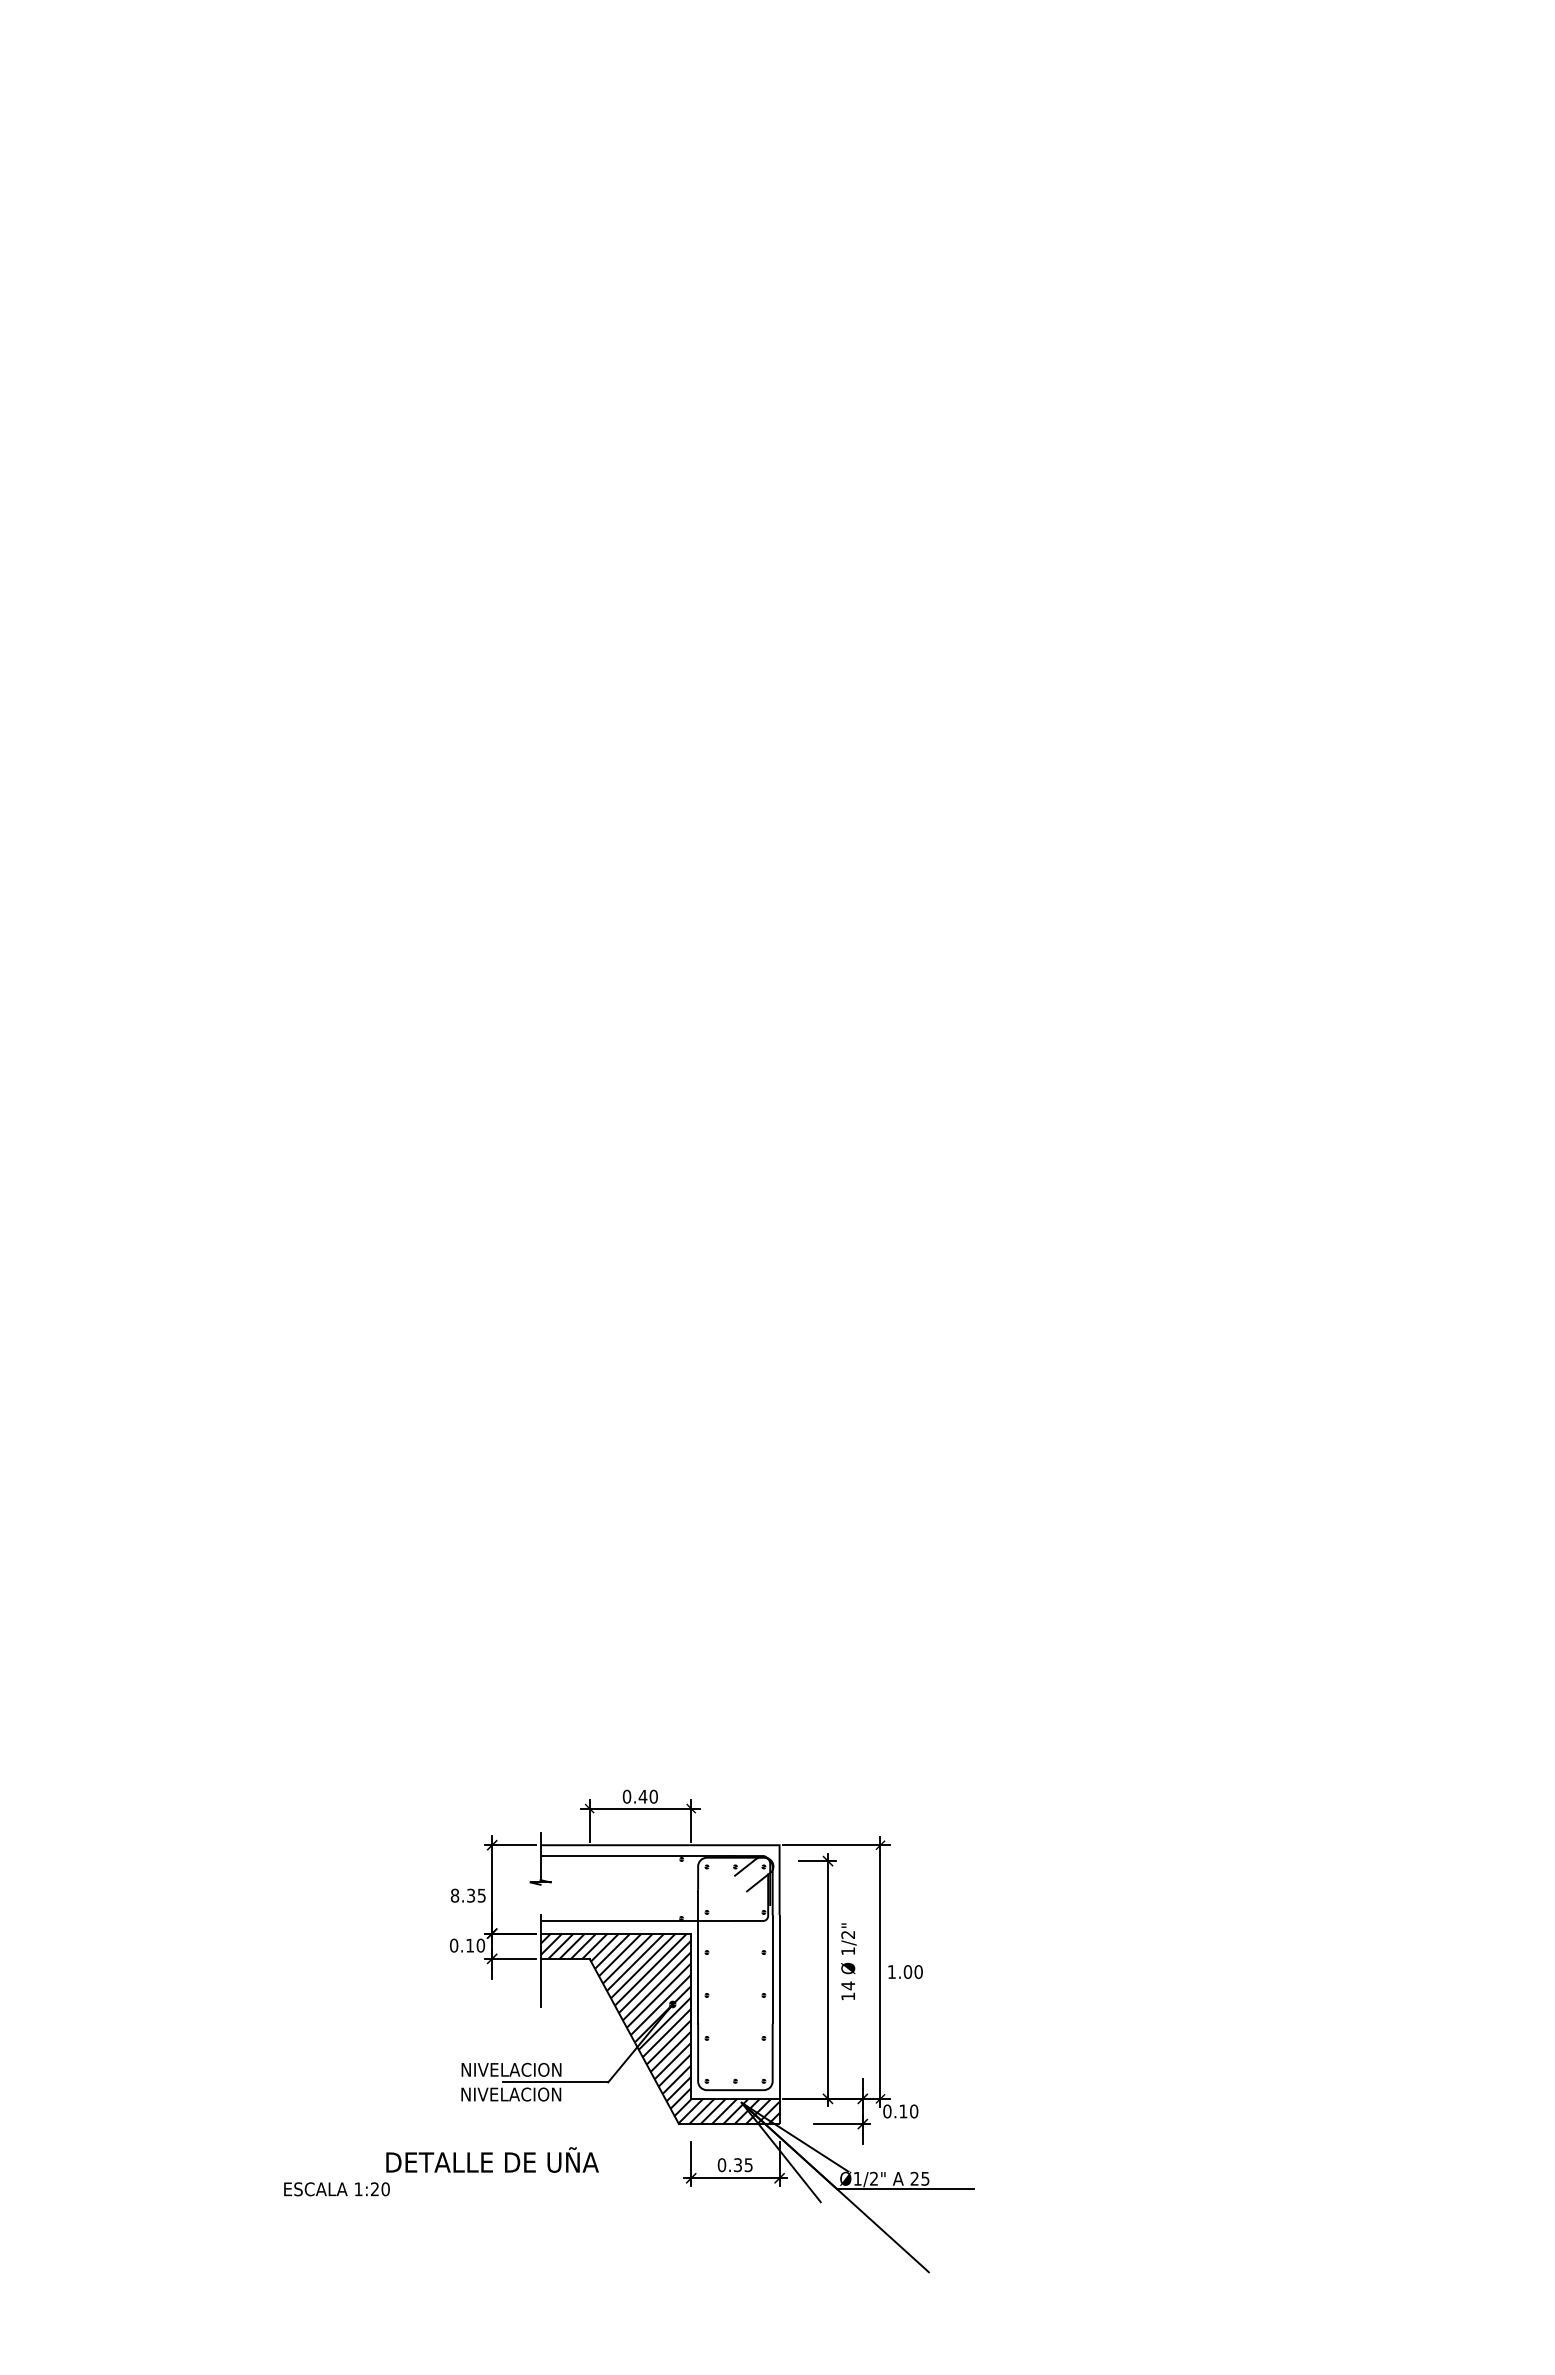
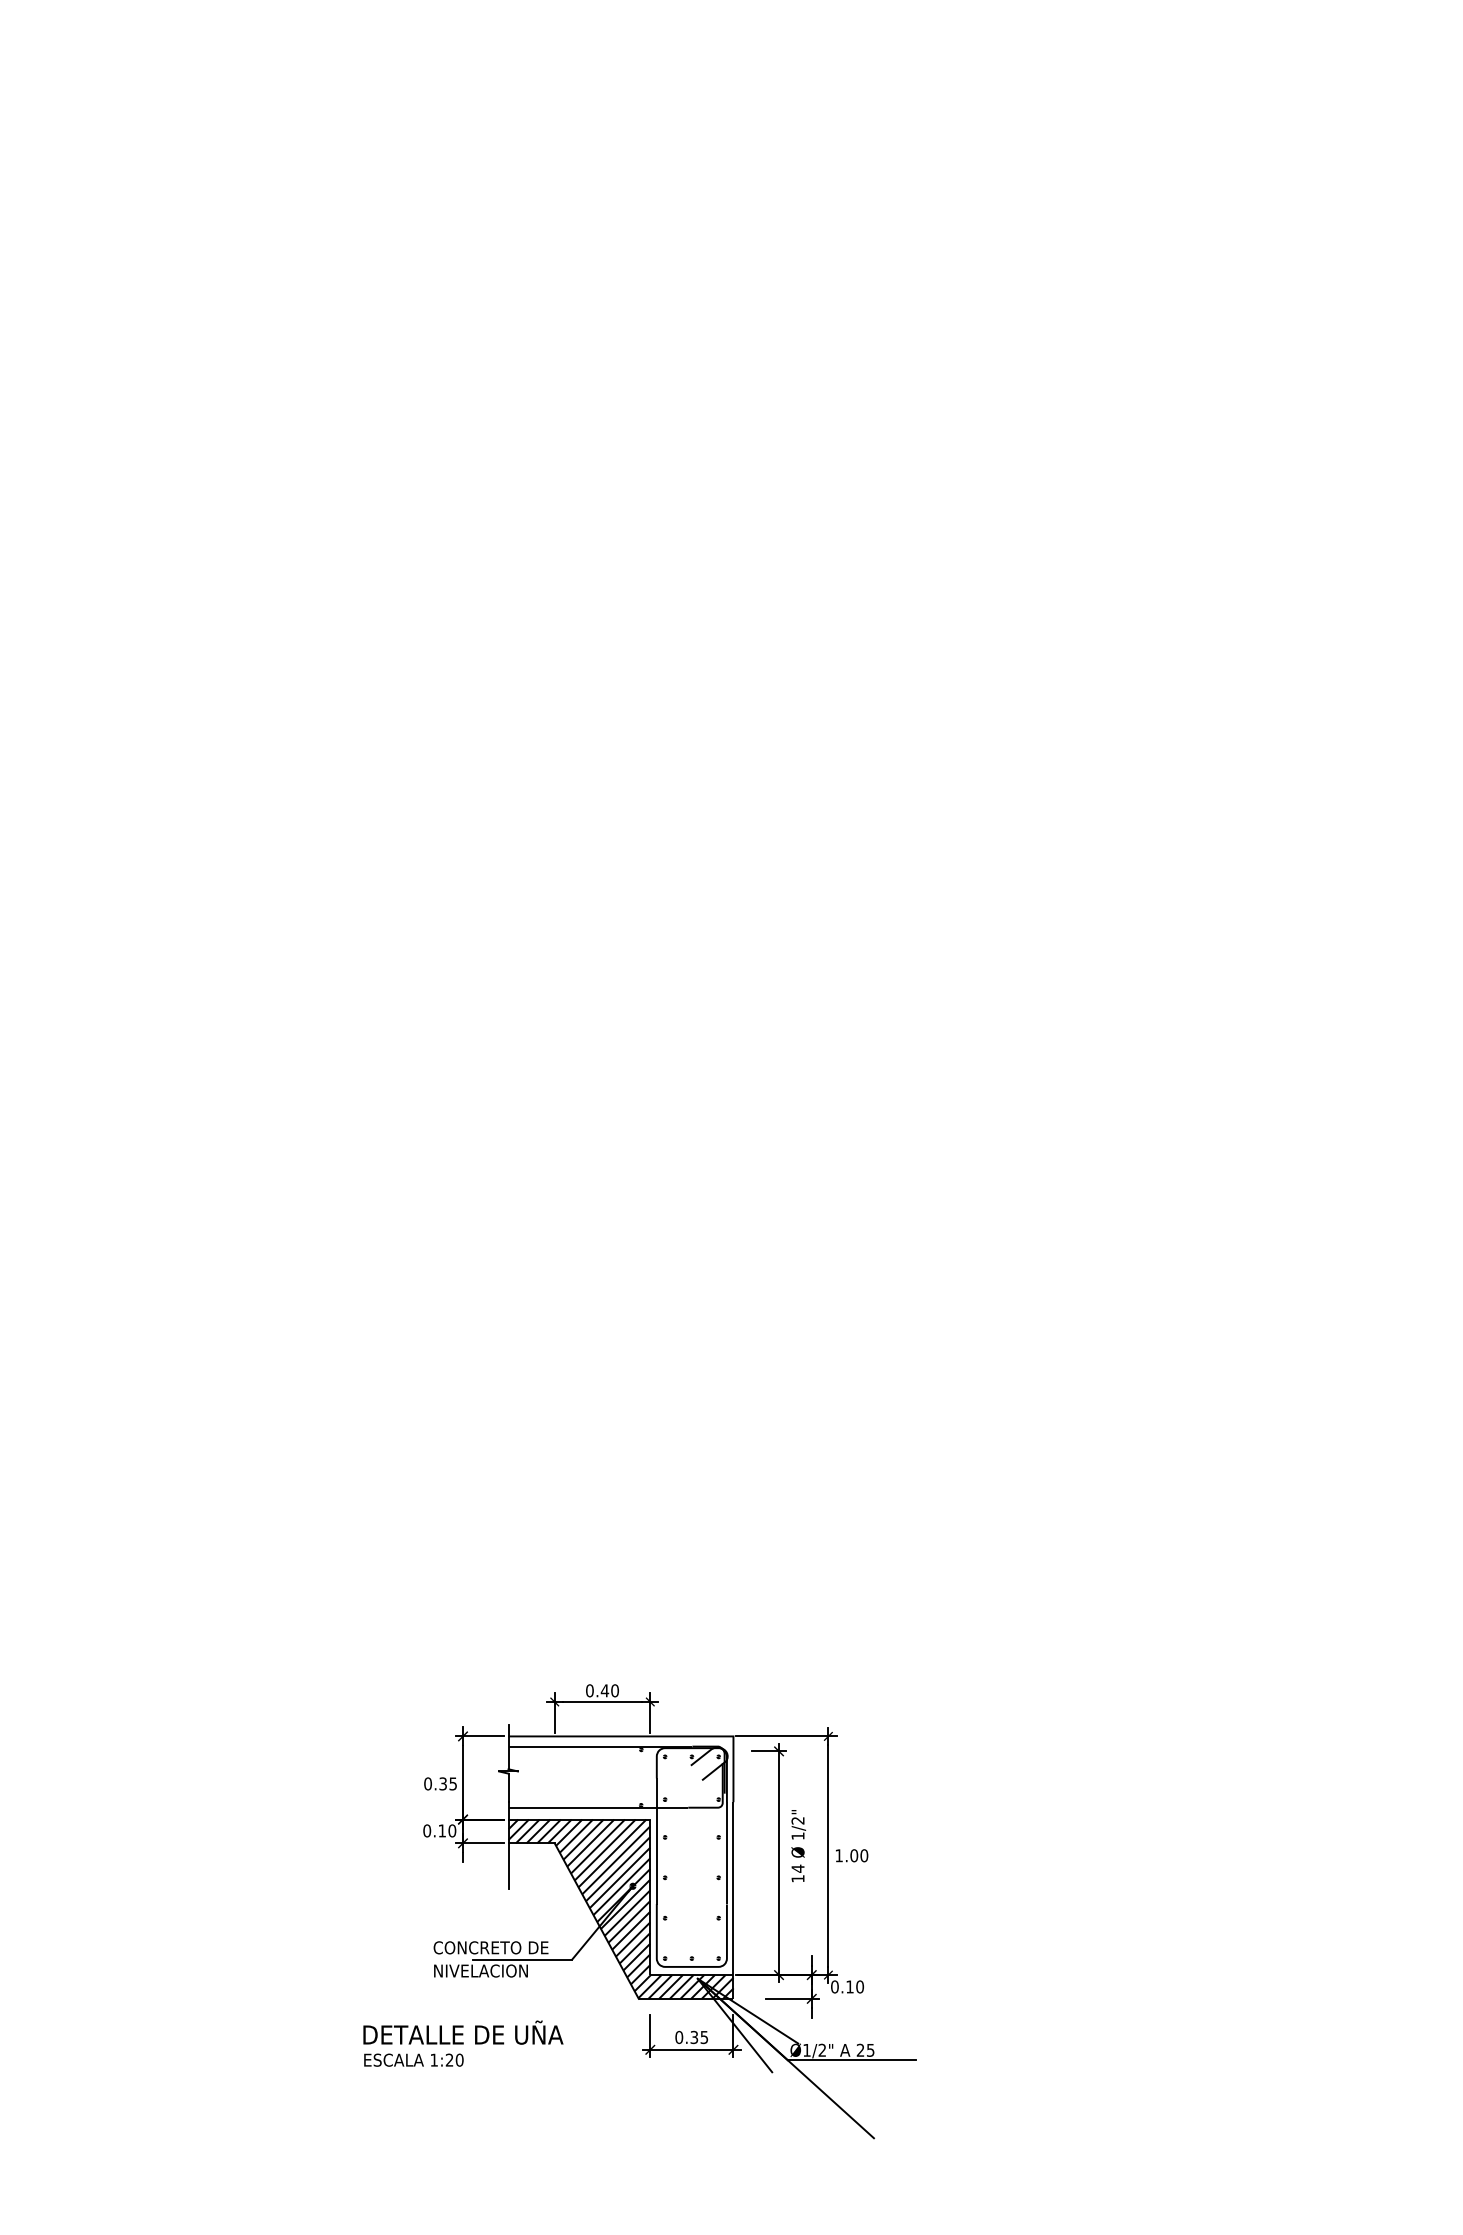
text: (454, 1895) -> (427, 1783), 8.35 -> 0.35
line: (540, 1899) -> (508, 1787), added
text: (521, 2069) -> (490, 1947), NIVELACION -> CONCRETO DE
text: (336, 2189) -> (413, 2060), moved

